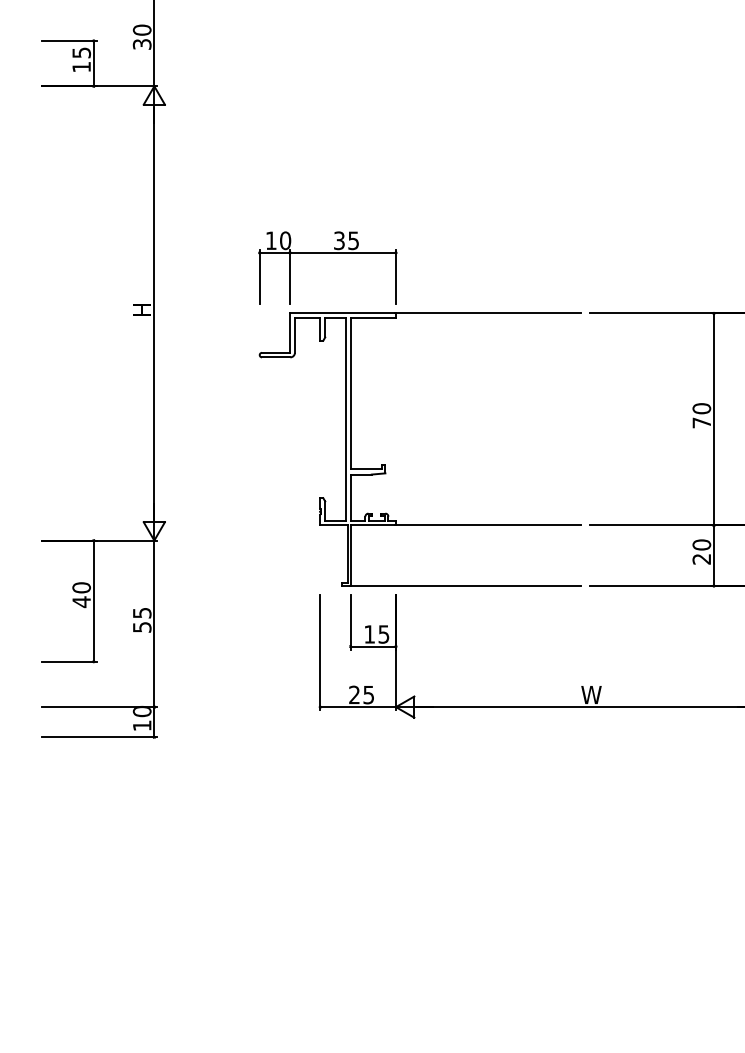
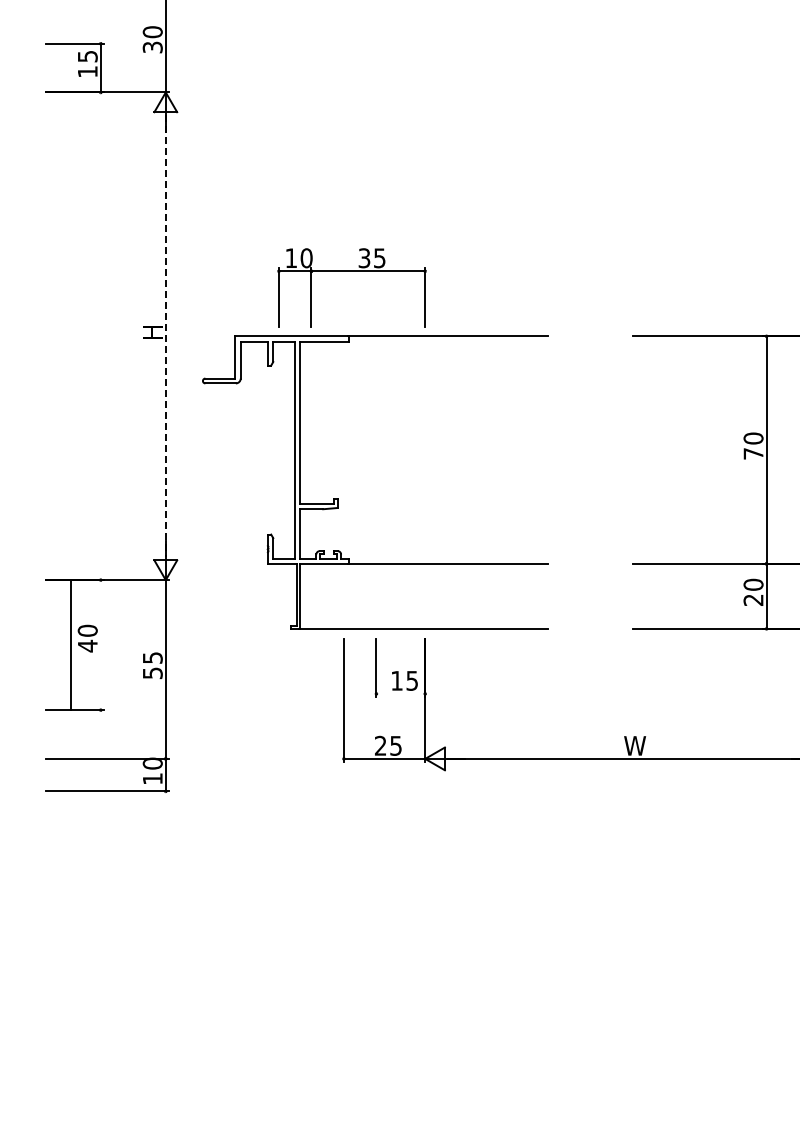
line: (154, 313) -> (165, 336), solid -> dashed
part: (386, 464) -> (338, 498), moved
line: (93, 601) -> (70, 645), moved
line: (372, 646) -> (400, 693), removed

